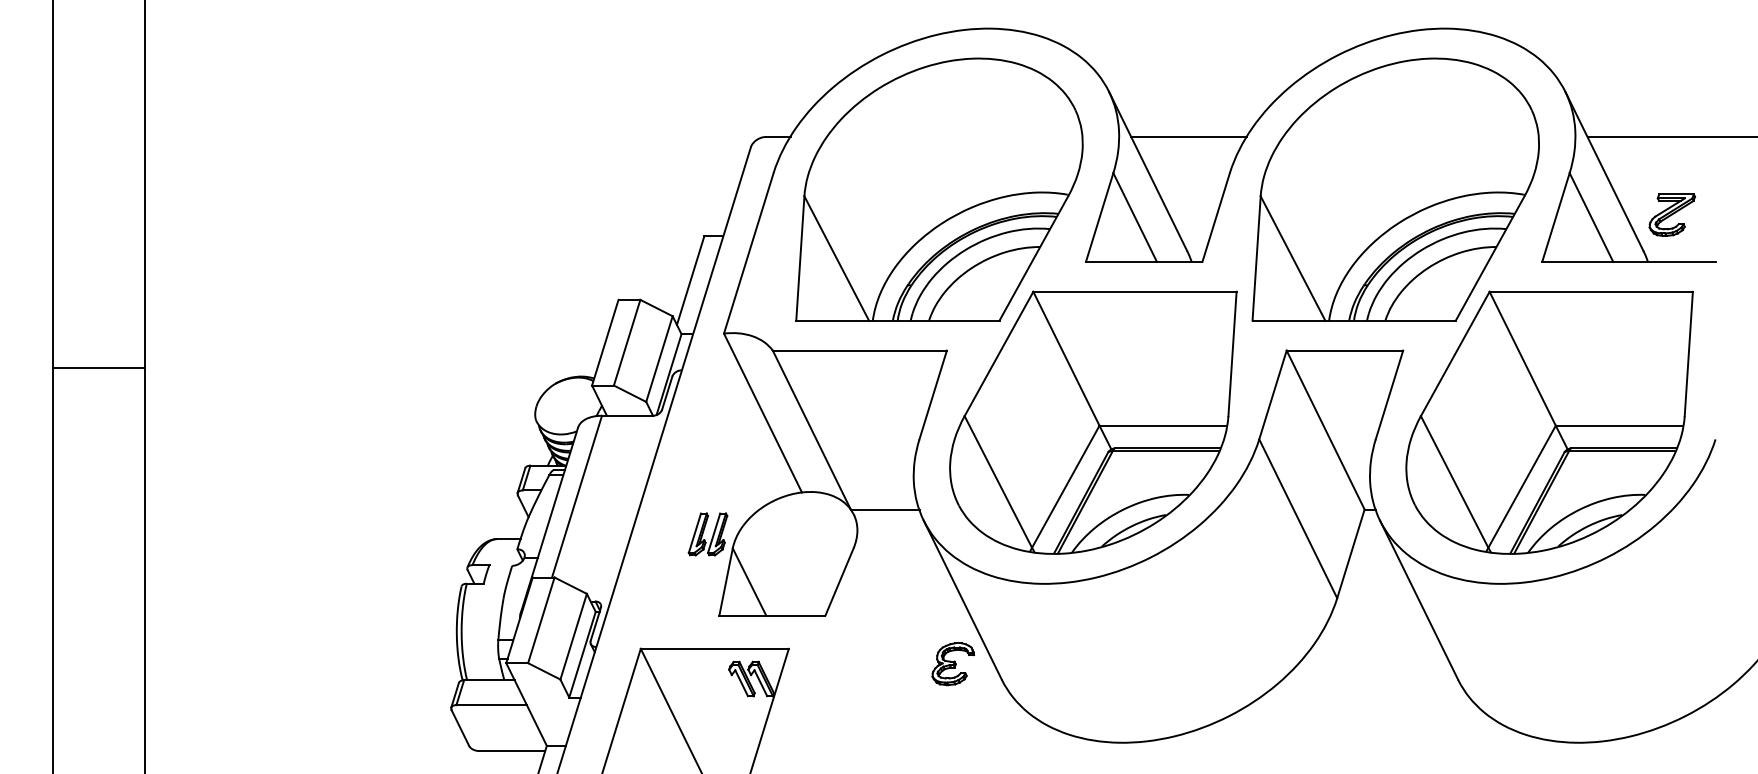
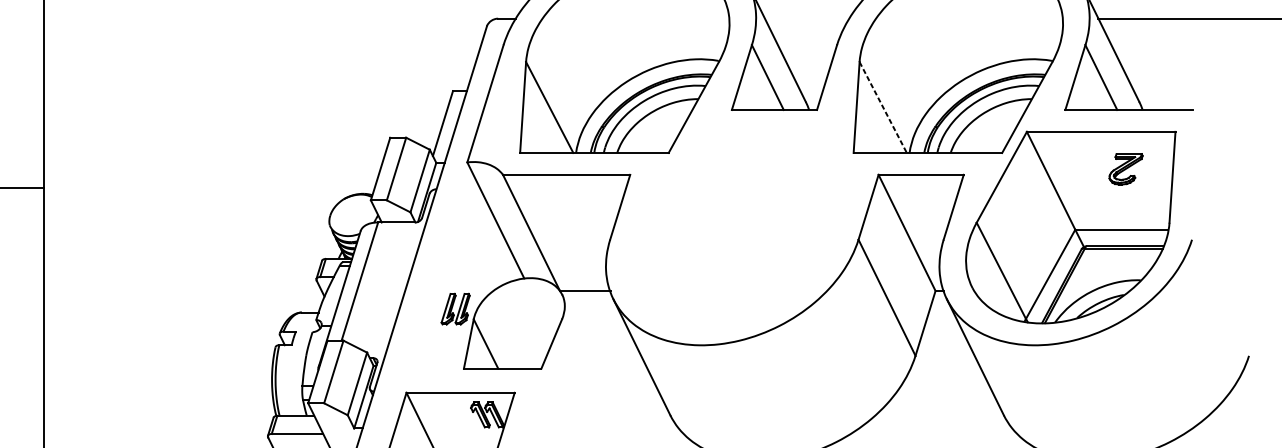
line: (1189, 136) -> (807, 18), removed
part: (1671, 214) -> (1125, 168), moved
line: (1293, 258) -> (883, 107), solid -> dashed
part: (1093, 422) -> (737, 227), removed
part: (953, 664) -> (635, 404), removed

